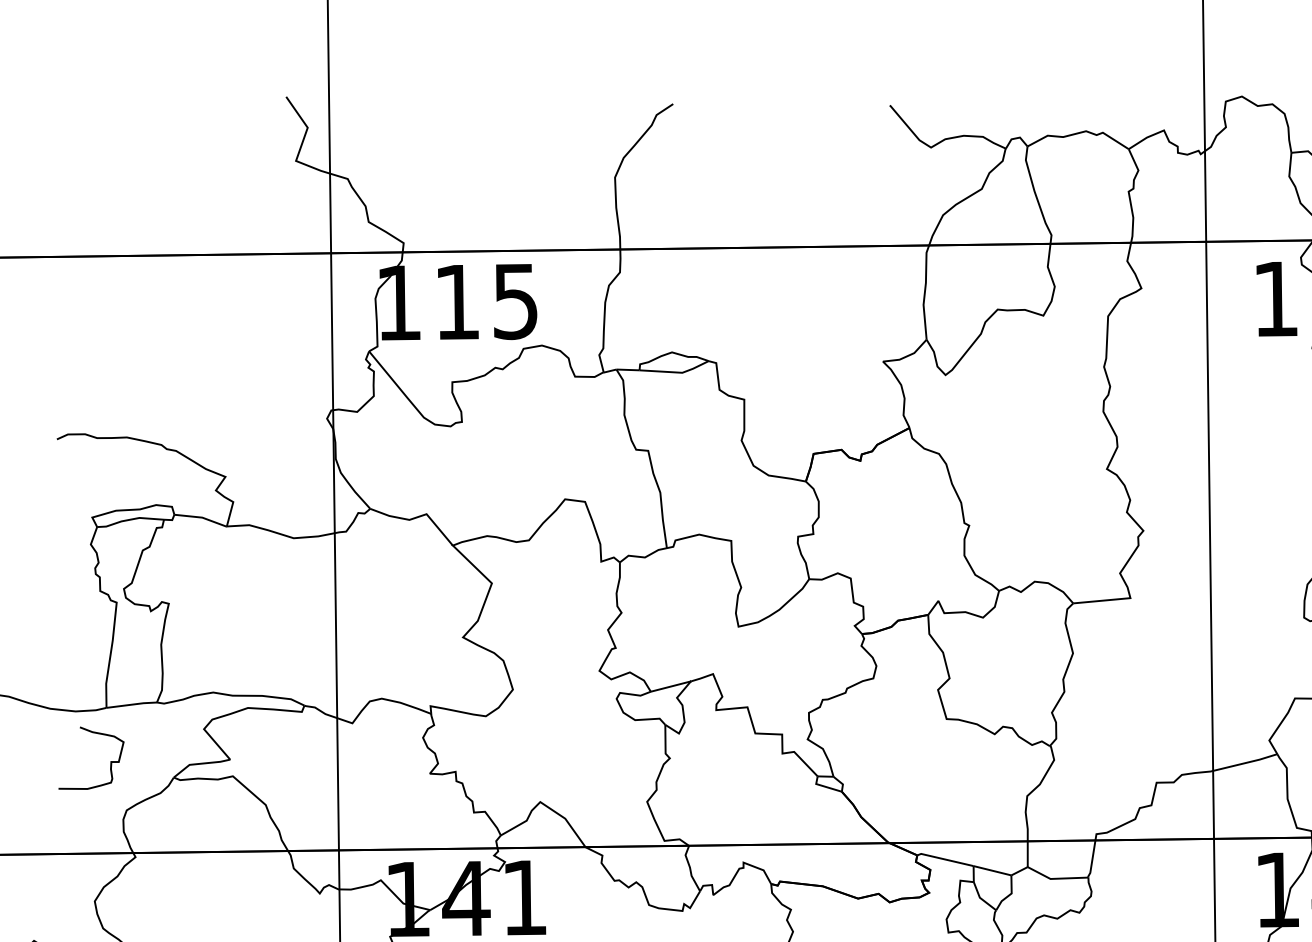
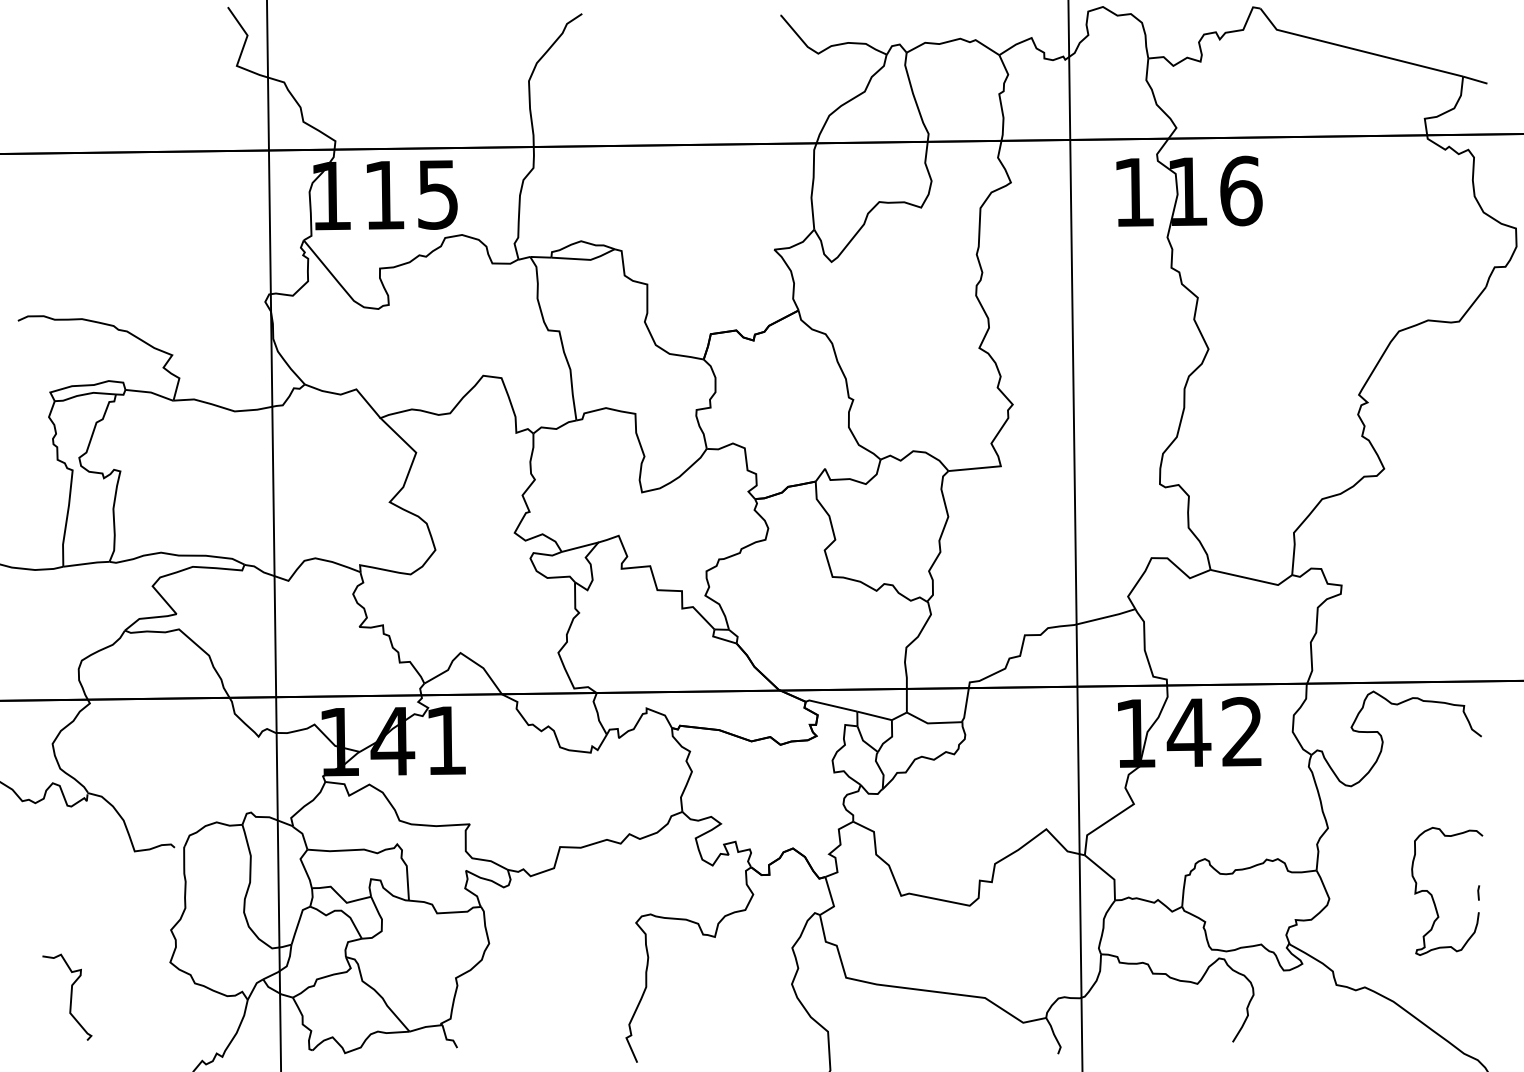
curve: (109, 762) -> (66, 616), removed

